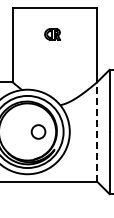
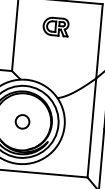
part: (52, 34) -> (55, 26), size x1.67
circle: (38, 131) -> (22, 121), moved
line: (97, 131) -> (92, 127), dashed -> solid

